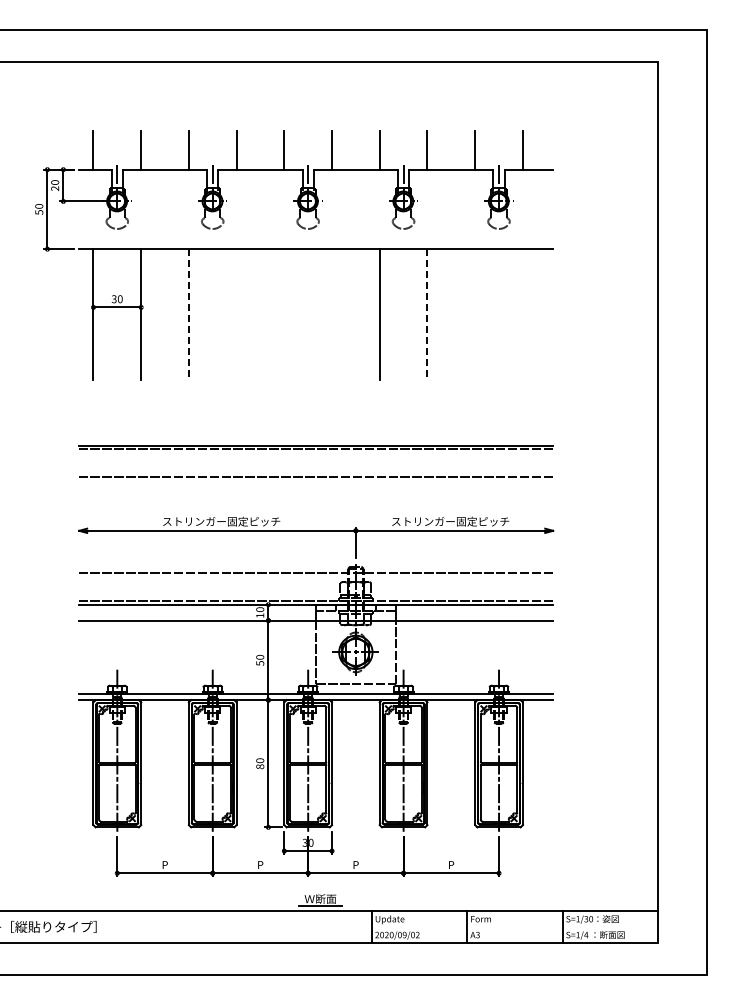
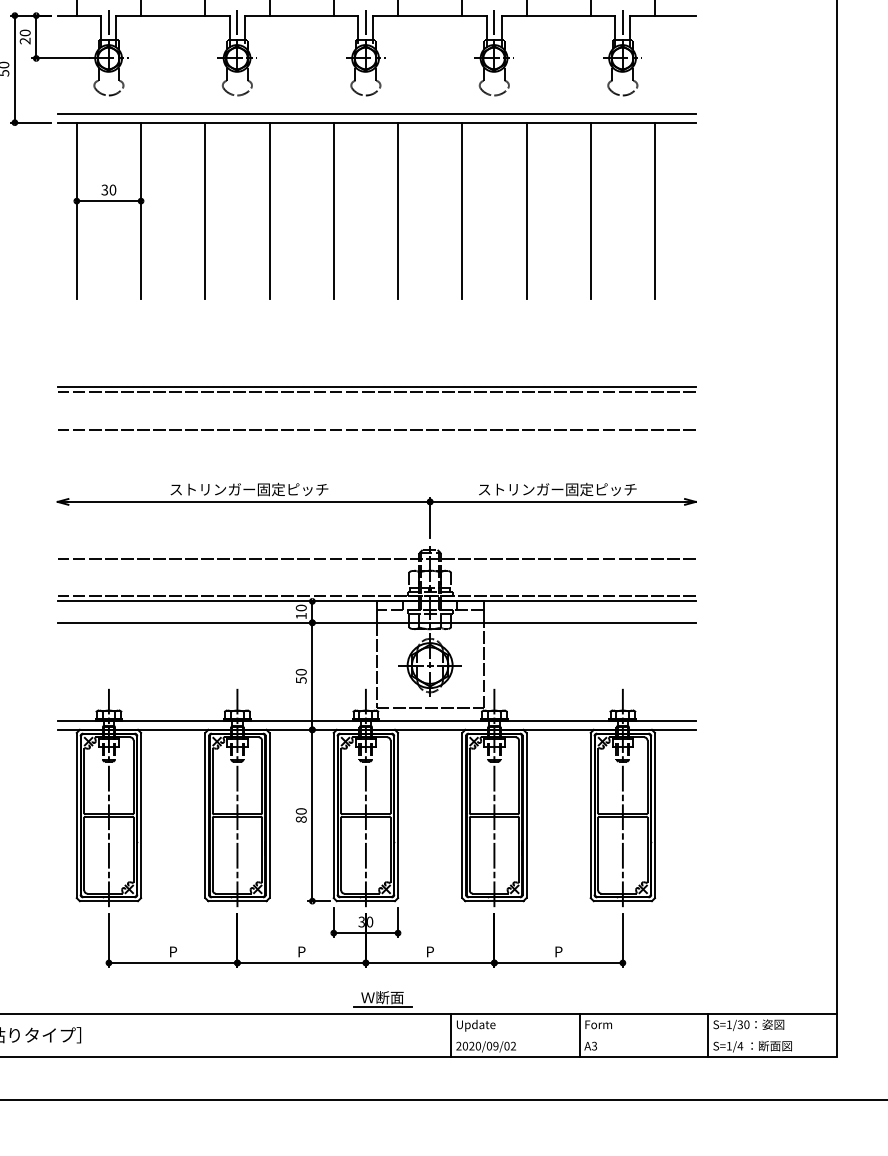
line: (316, 242) -> (377, 113), added
line: (188, 314) -> (204, 210), dashed -> solid
line: (236, 314) -> (269, 210), added
line: (284, 314) -> (334, 210), added
line: (332, 314) -> (398, 210), added
line: (427, 314) -> (526, 210), dashed -> solid
line: (475, 314) -> (591, 210), added
line: (522, 314) -> (654, 210), added

